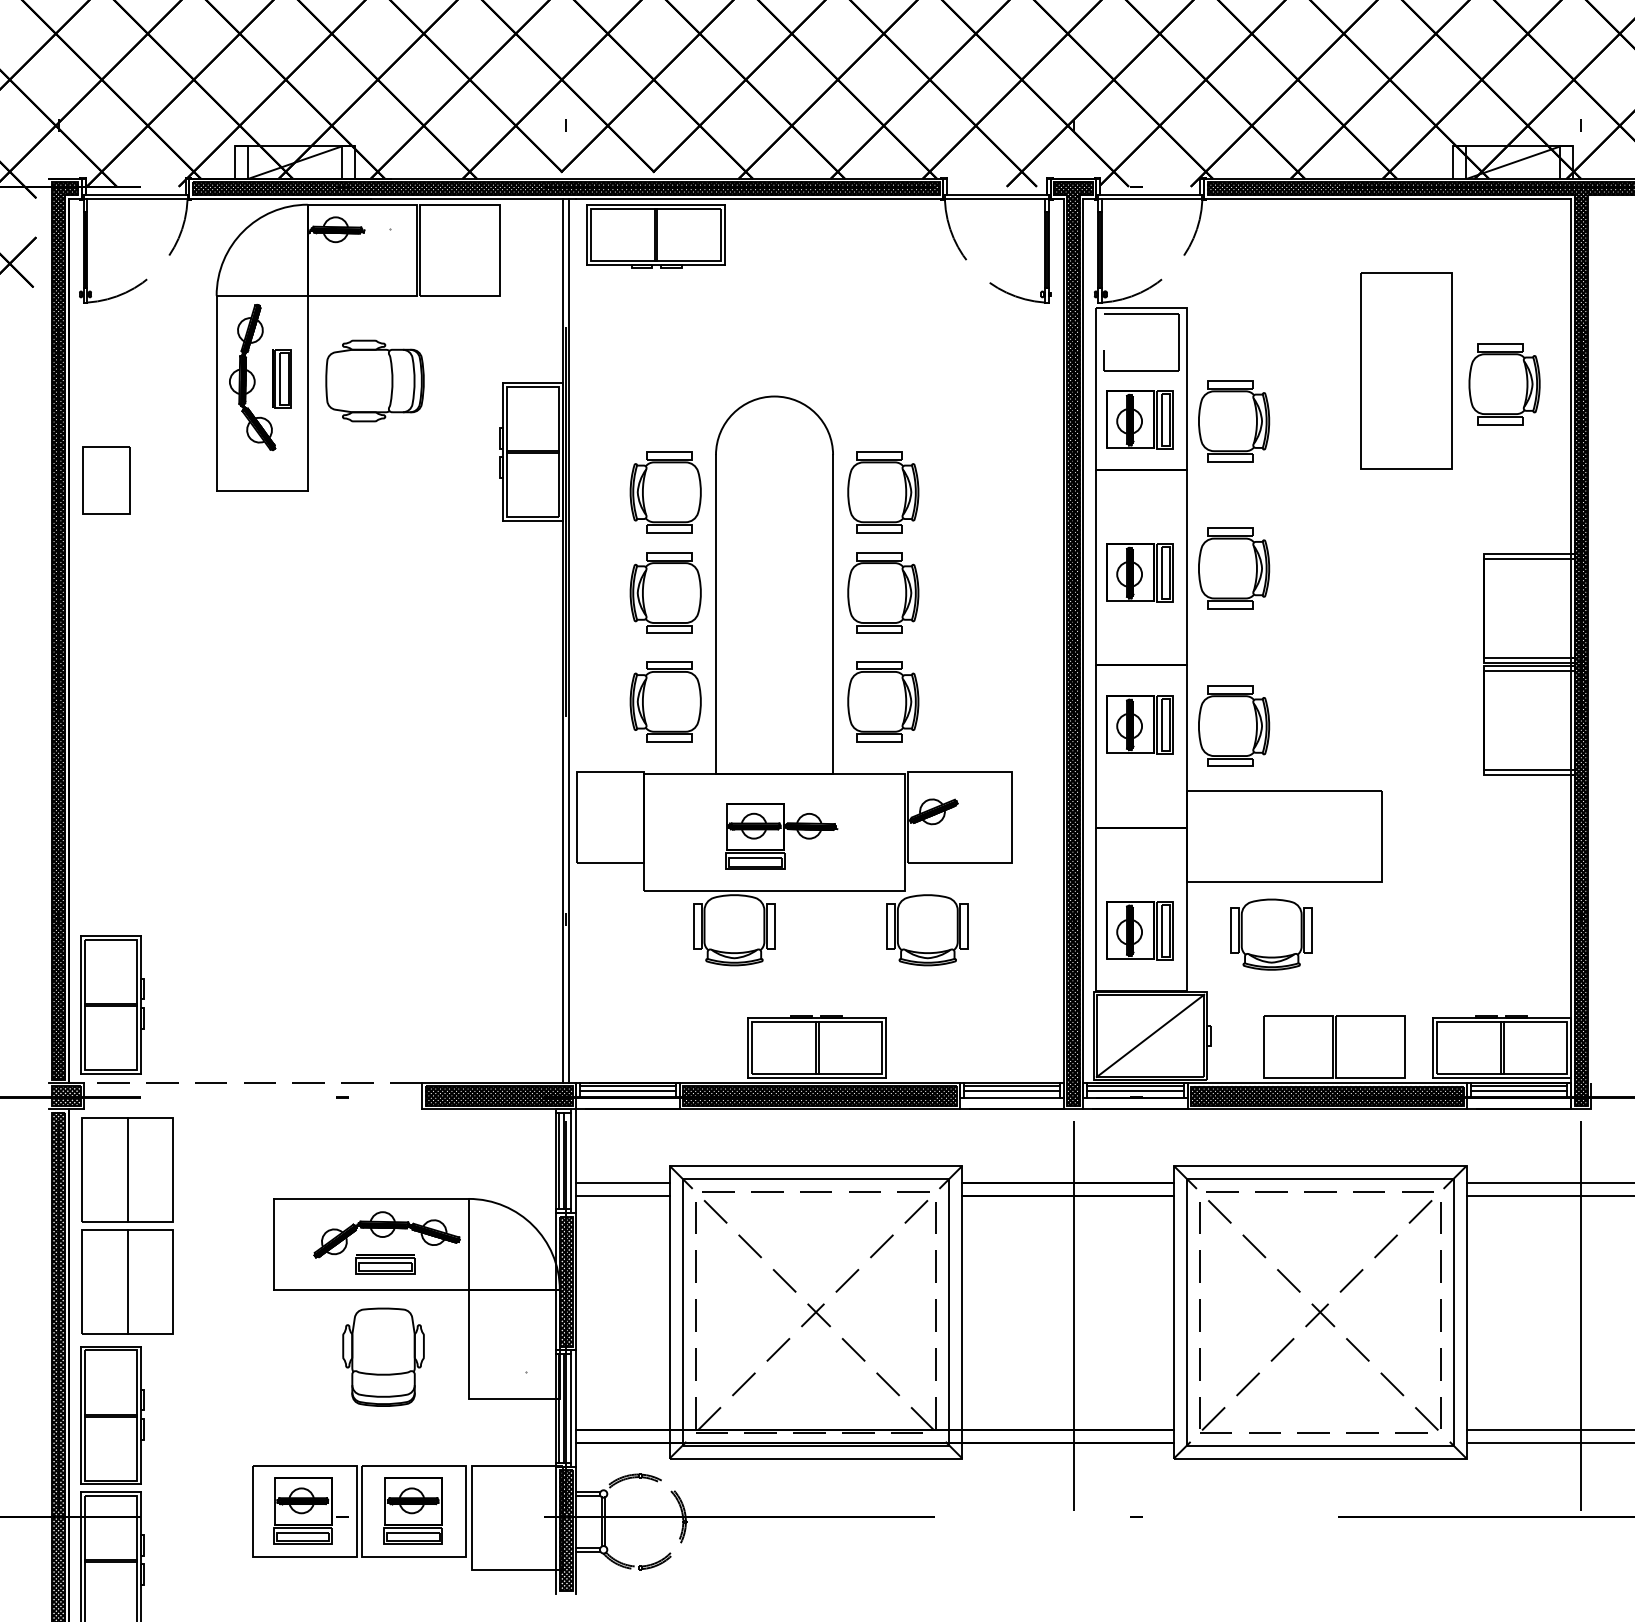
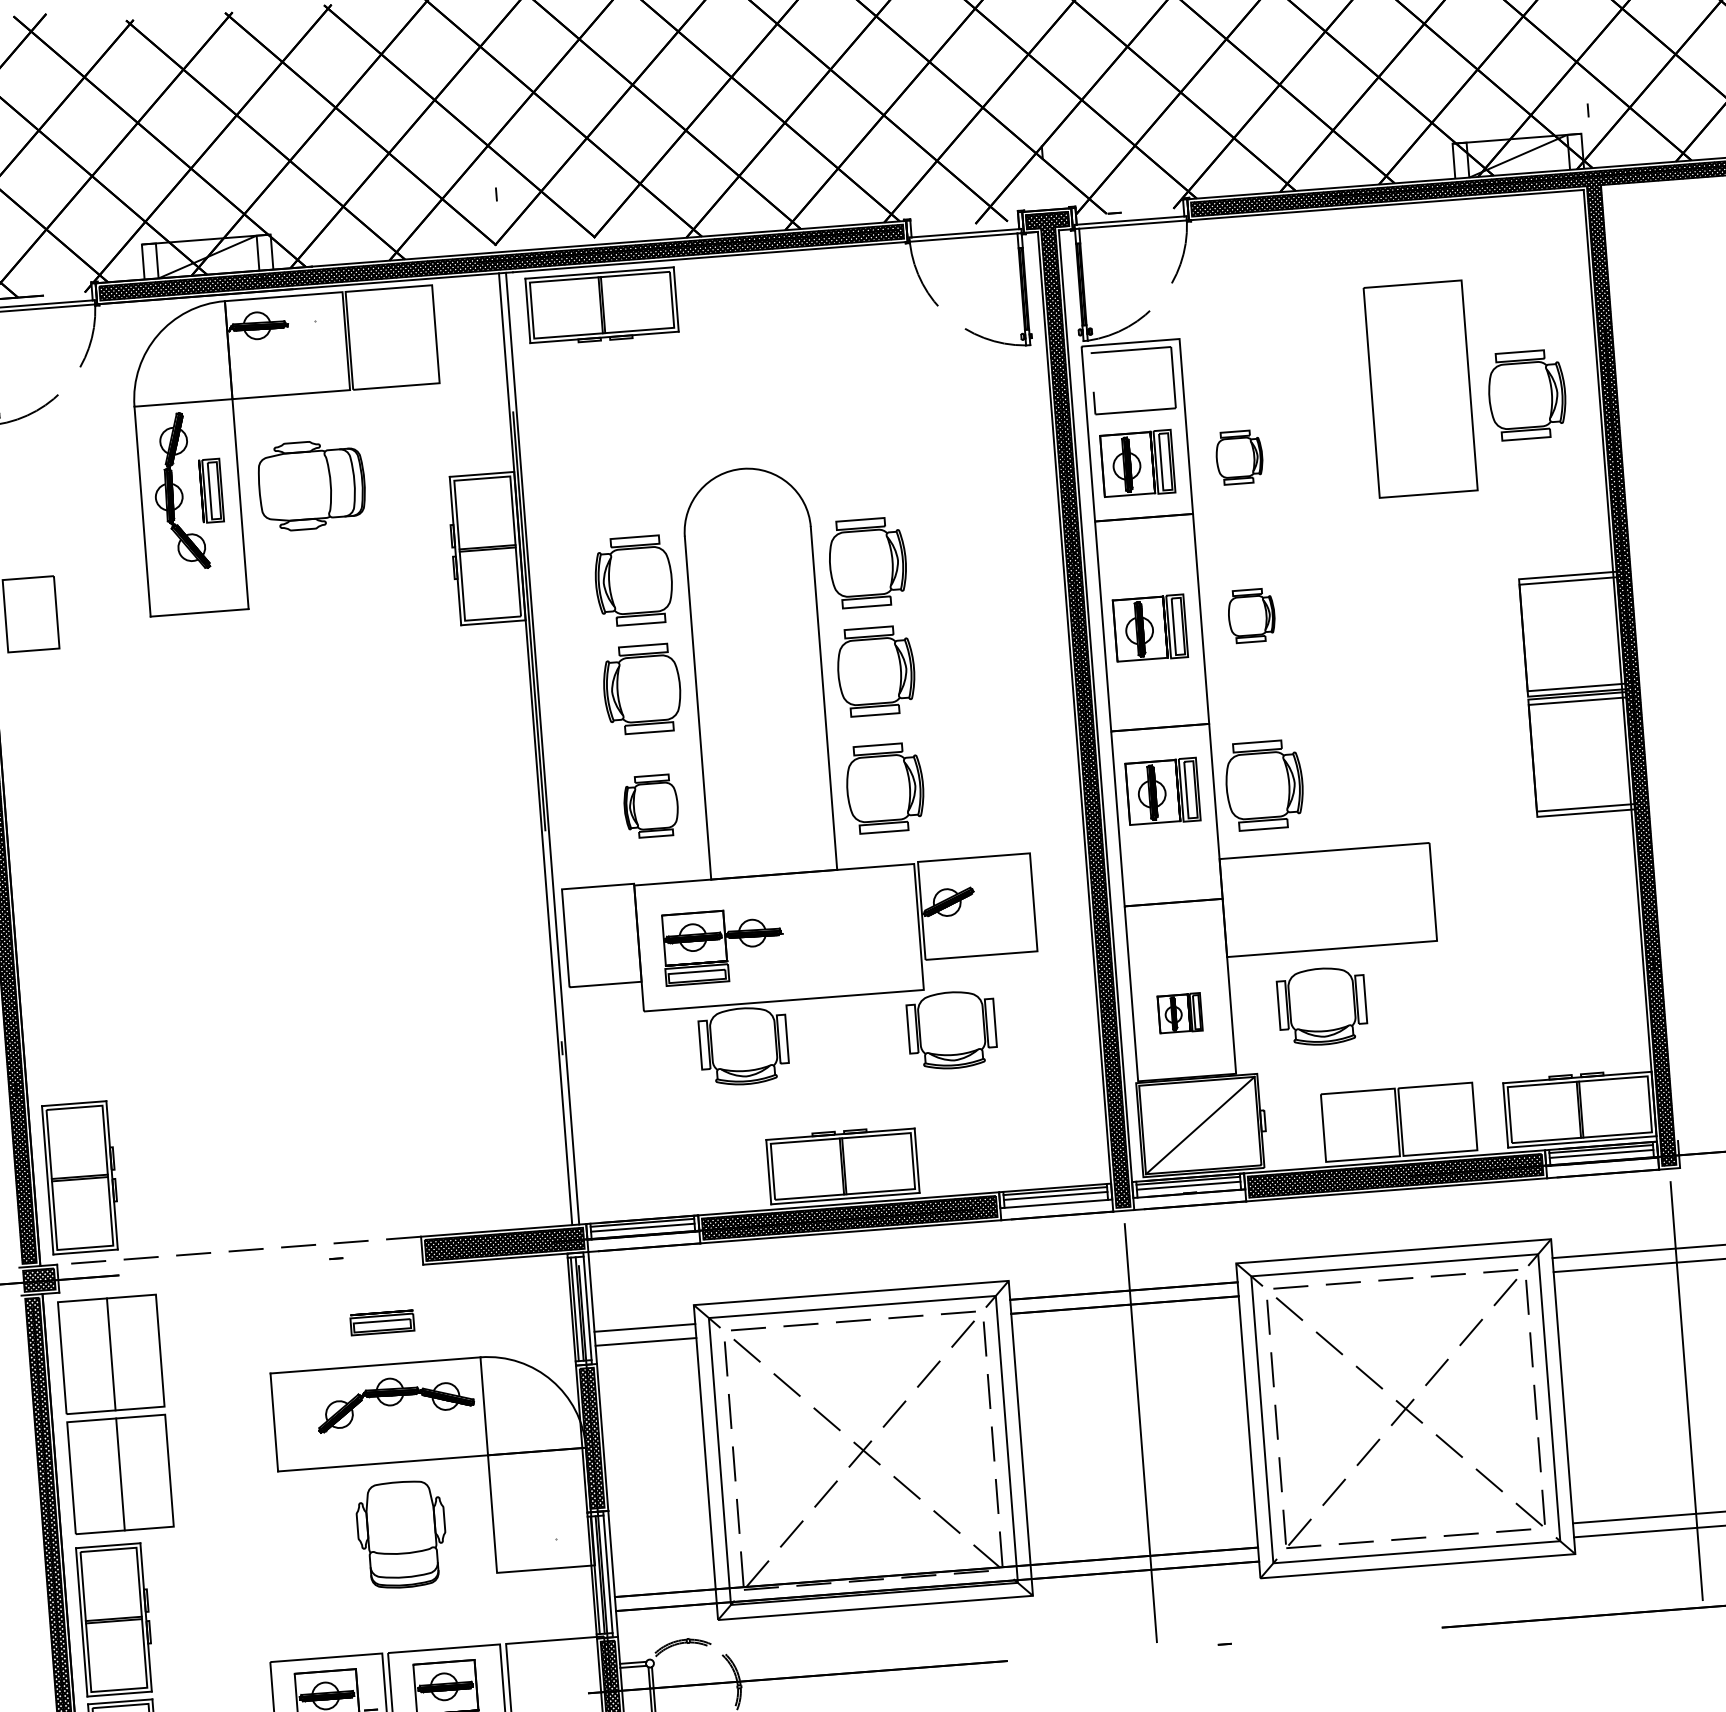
part: (1234, 421) -> (1239, 457), size x0.6
part: (1234, 568) -> (1251, 615), size x0.6
part: (665, 701) -> (650, 805), size x0.7
part: (781, 836) -> (723, 946), moved
part: (1139, 930) -> (1179, 1013), size x0.6
part: (385, 1264) -> (382, 1323), moved

